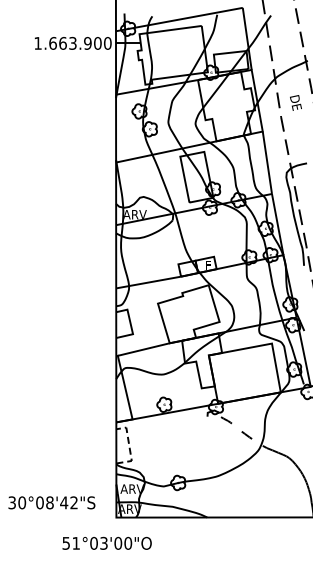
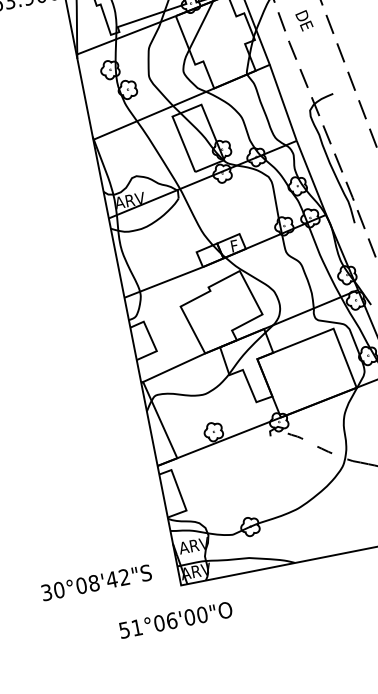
line: (129, 446) -> (180, 492), dashed -> solid
text: (103, 542) -> (171, 619), 51°03'00"O -> 51°06'00"O

